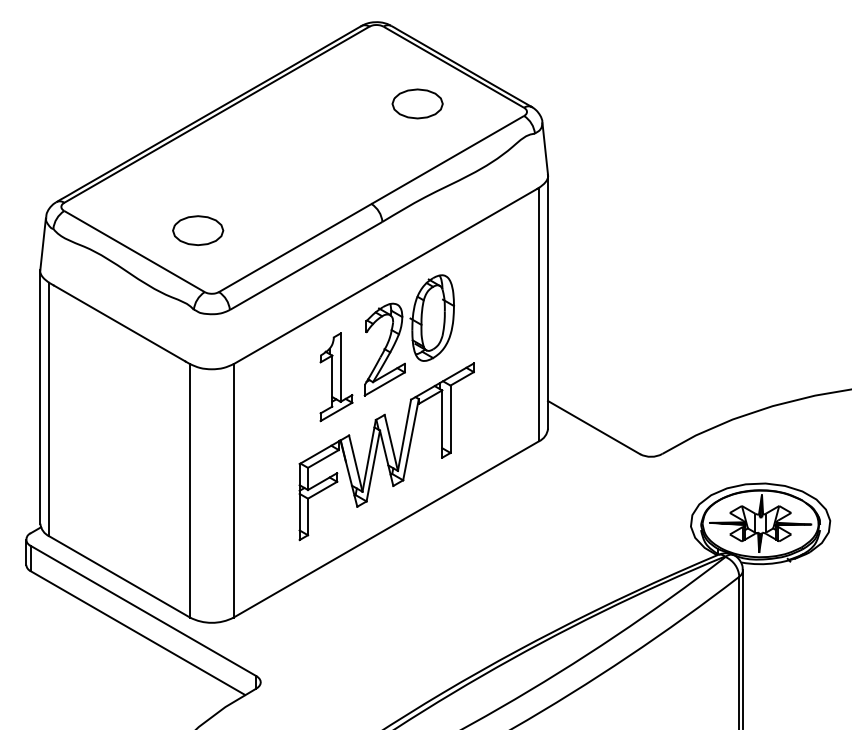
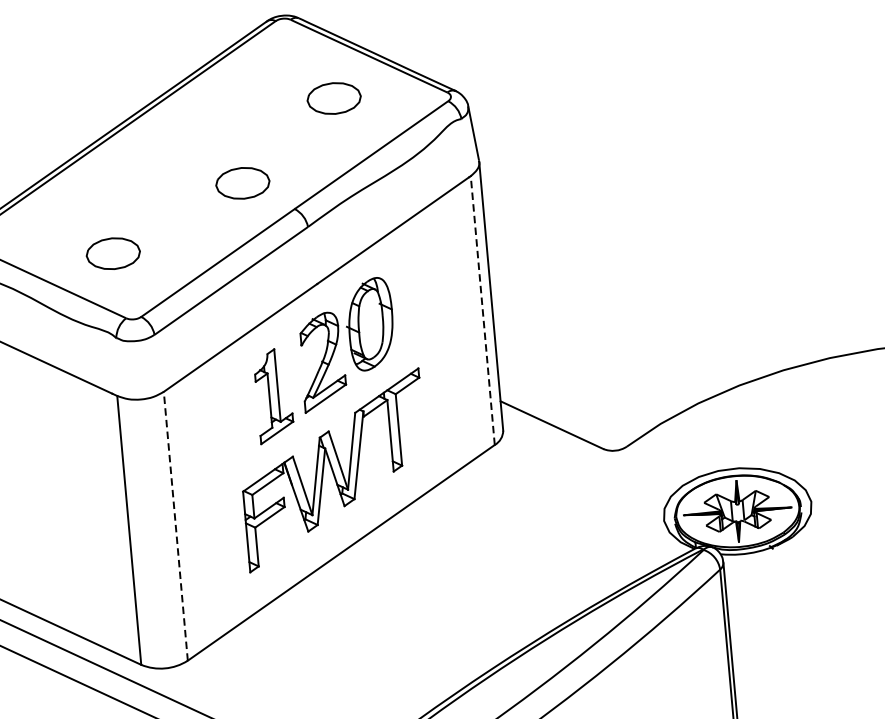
part: (325, 175) -> (243, 183), added
line: (538, 314) -> (482, 310), solid -> dashed
line: (233, 490) -> (175, 526), solid -> dashed

